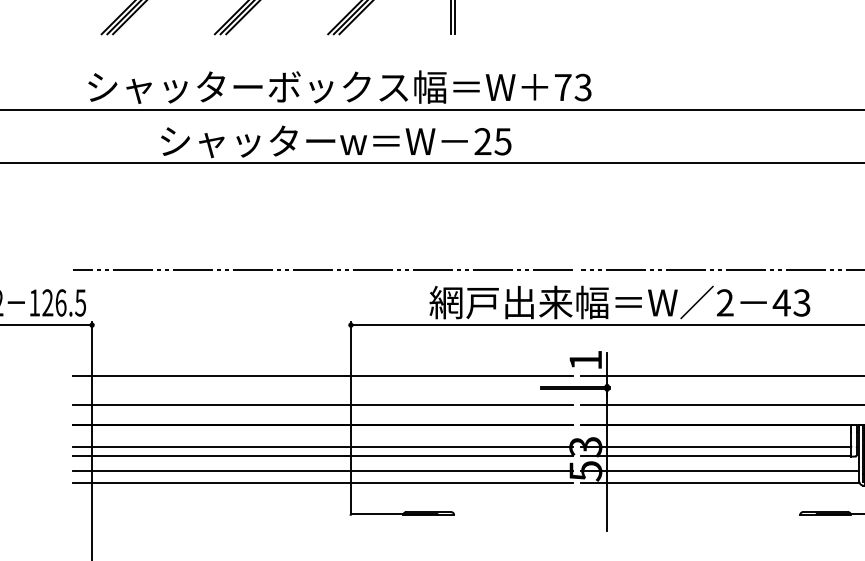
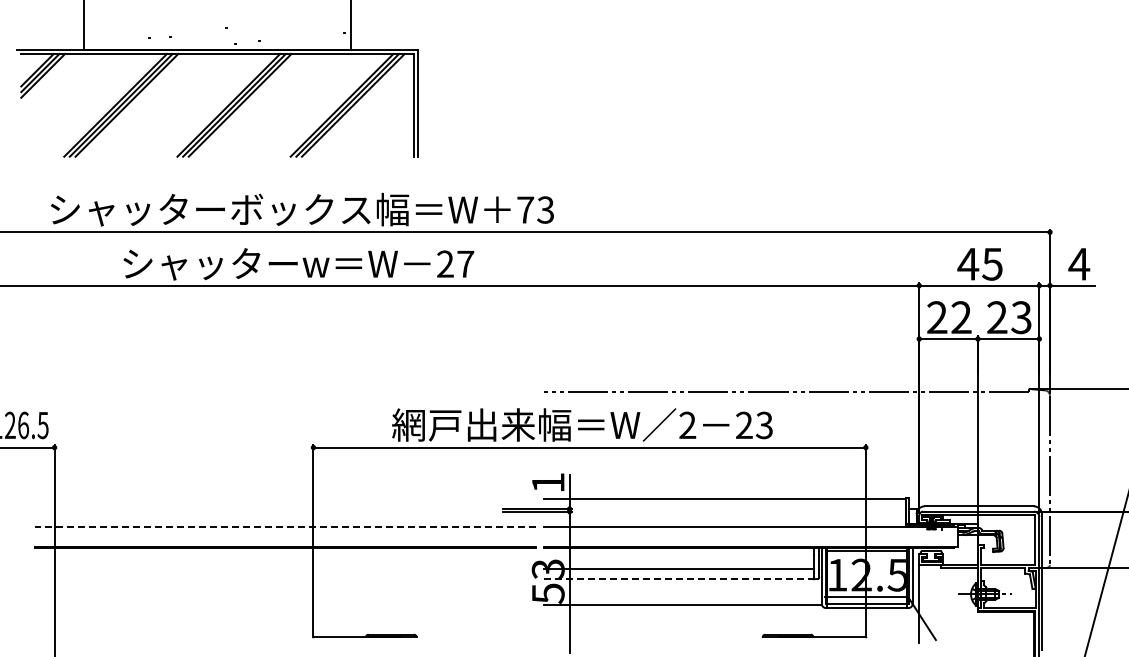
text: (502, 141) -> (465, 263), 25 -> 27
line: (322, 269) -> (285, 391), removed
text: (781, 302) -> (744, 424), 43 -> 23
line: (322, 376) -> (285, 498), removed
line: (321, 405) -> (284, 527), solid -> dashed
line: (322, 447) -> (285, 569), removed
line: (322, 456) -> (285, 578), removed
line: (716, 456) -> (679, 578), solid -> dashed
line: (322, 471) -> (285, 593), removed
line: (719, 471) -> (682, 593), removed
line: (322, 483) -> (285, 605), removed

